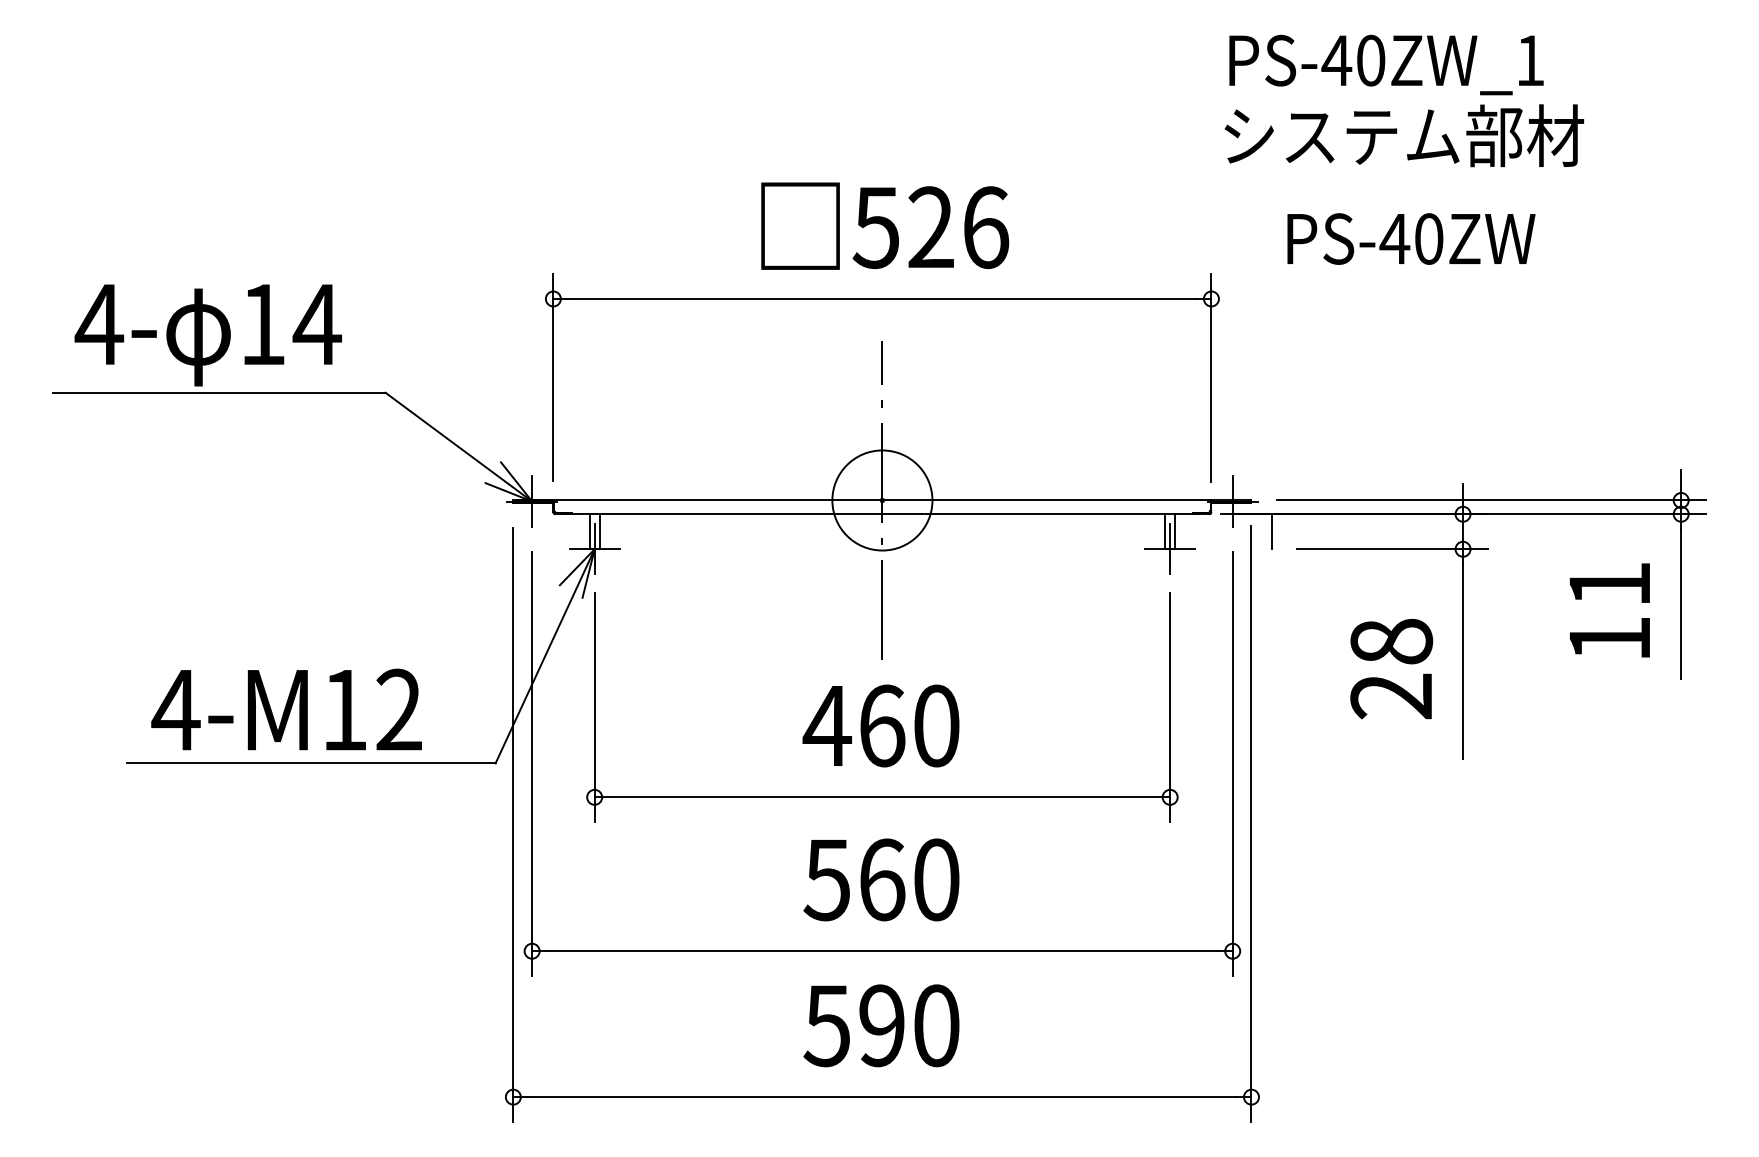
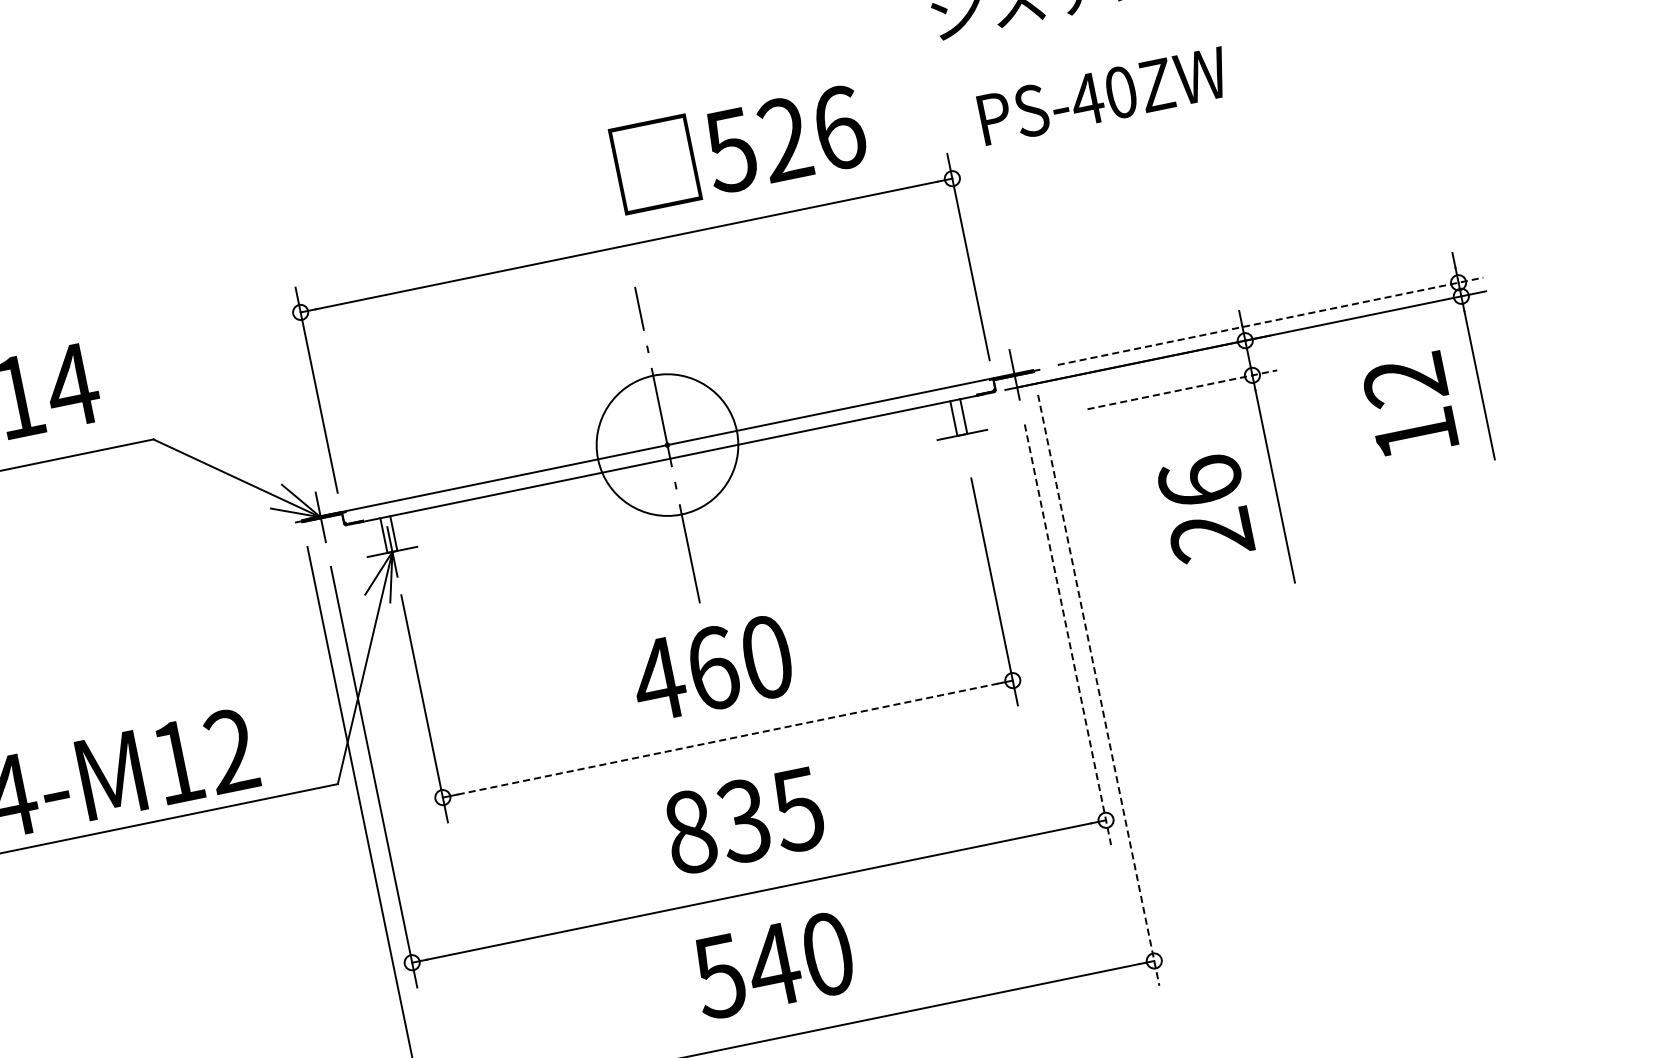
text: (885, 225) -> (739, 146), moved
text: (1411, 238) -> (1103, 95), moved
circle: (882, 500) -> (667, 445), size x1.4
line: (1491, 500) -> (1270, 321), solid -> dashed
line: (1271, 531) -> (1059, 396), removed
line: (1170, 549) -> (962, 435), removed
line: (1392, 549) -> (1182, 389), solid -> dashed
text: (1608, 584) -> (1403, 380), 11 -> 12
text: (1391, 641) -> (1200, 481), 28 -> 26
line: (1232, 764) -> (1067, 635), solid -> dashed
line: (882, 797) -> (727, 739), solid -> dashed
line: (1251, 824) -> (1098, 690), solid -> dashed
text: (881, 879) -> (743, 820), 560 -> 835
text: (881, 1025) -> (773, 965), 590 -> 540

